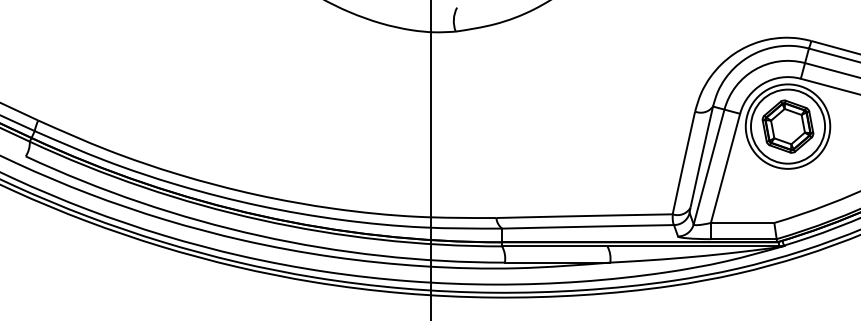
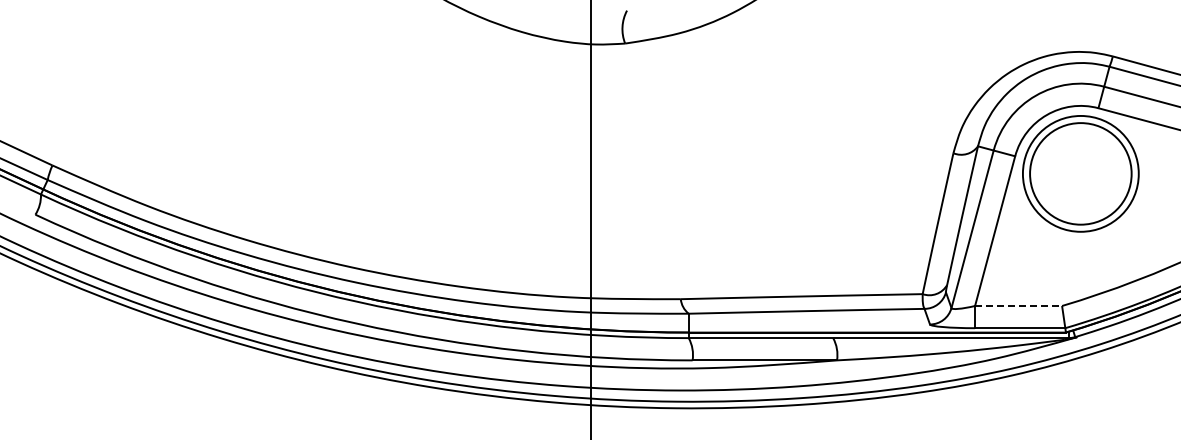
part: (787, 126) -> (1080, 173), removed
line: (742, 222) -> (1018, 305), solid -> dashed

